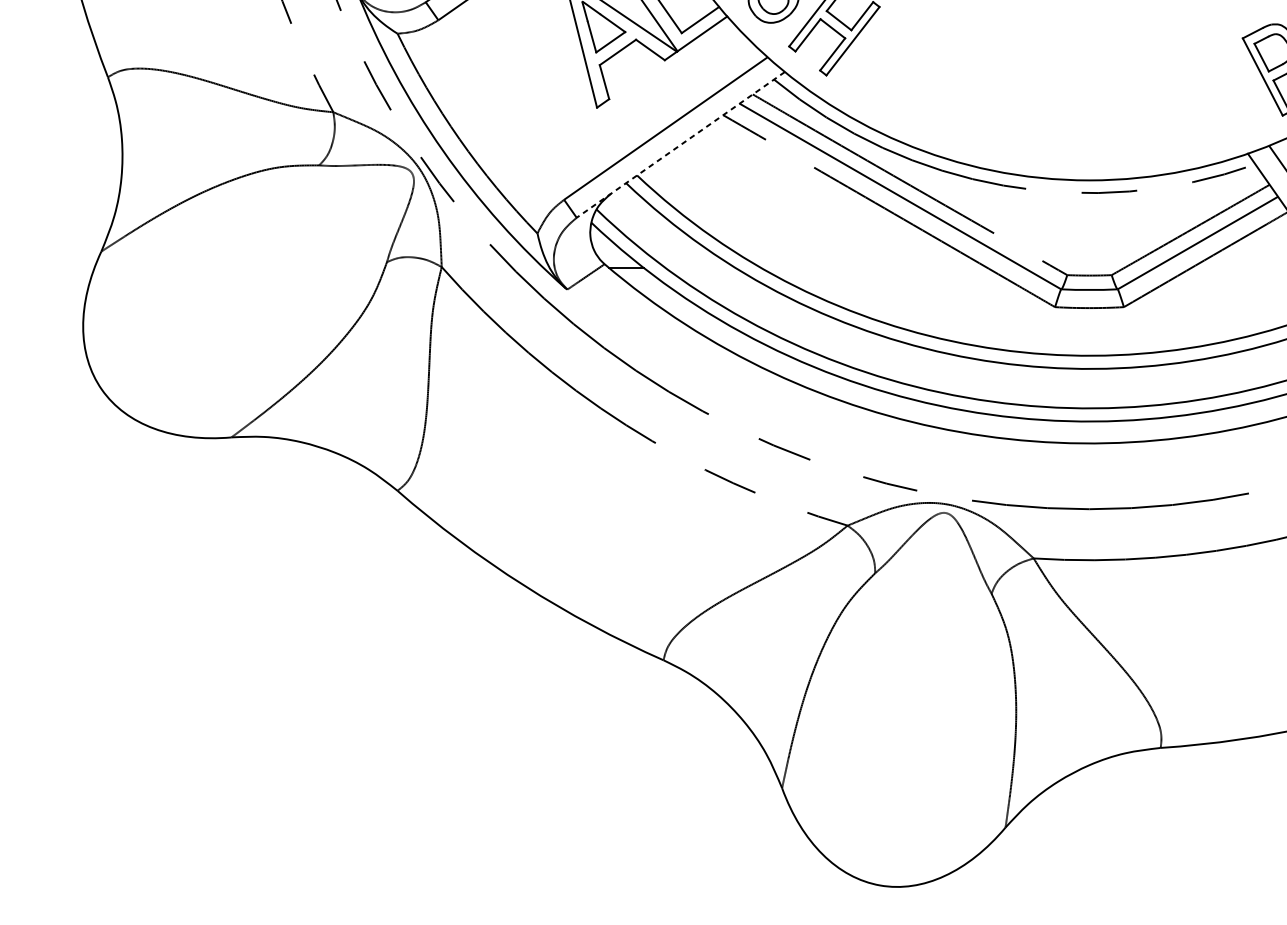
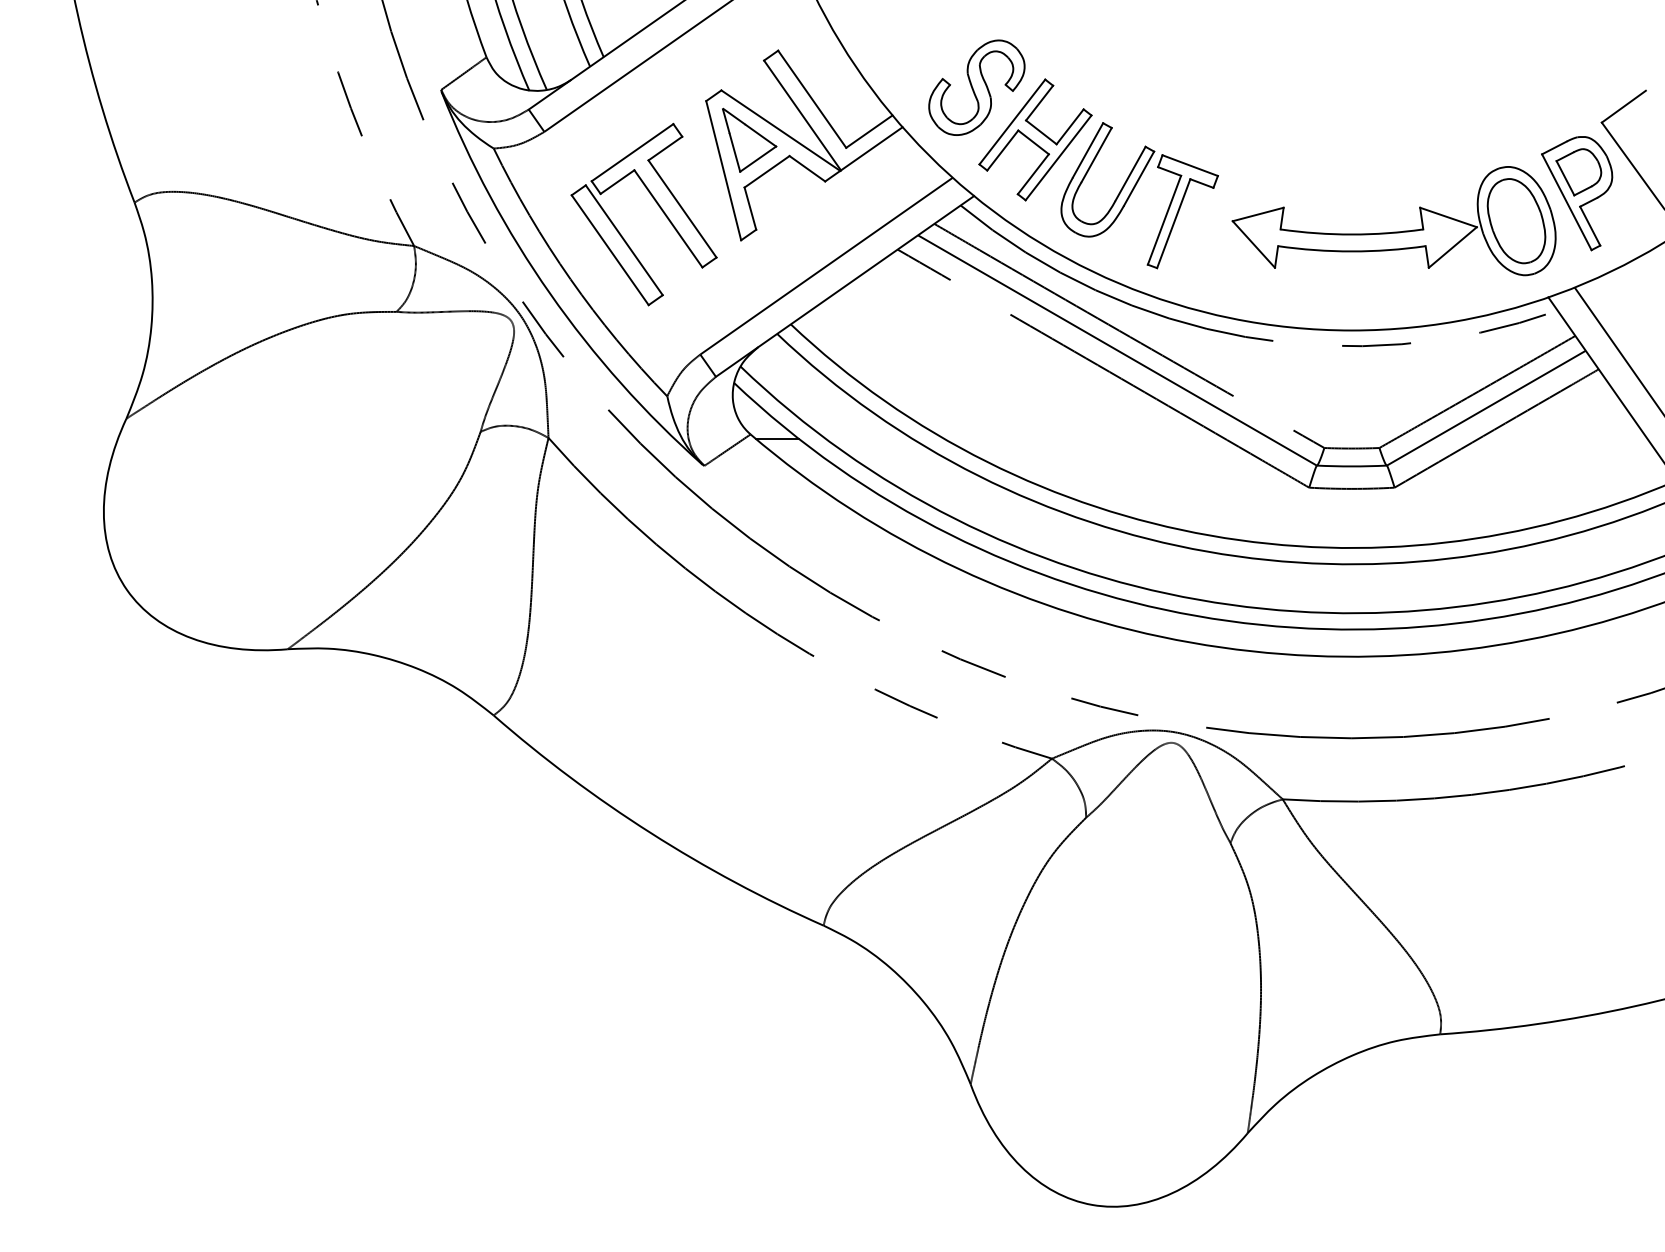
part: (912, 69) -> (1132, 192), added
part: (529, 79) -> (657, 205), added
part: (1123, 100) -> (1393, 231), added
line: (681, 144) -> (845, 286), dashed -> solid

